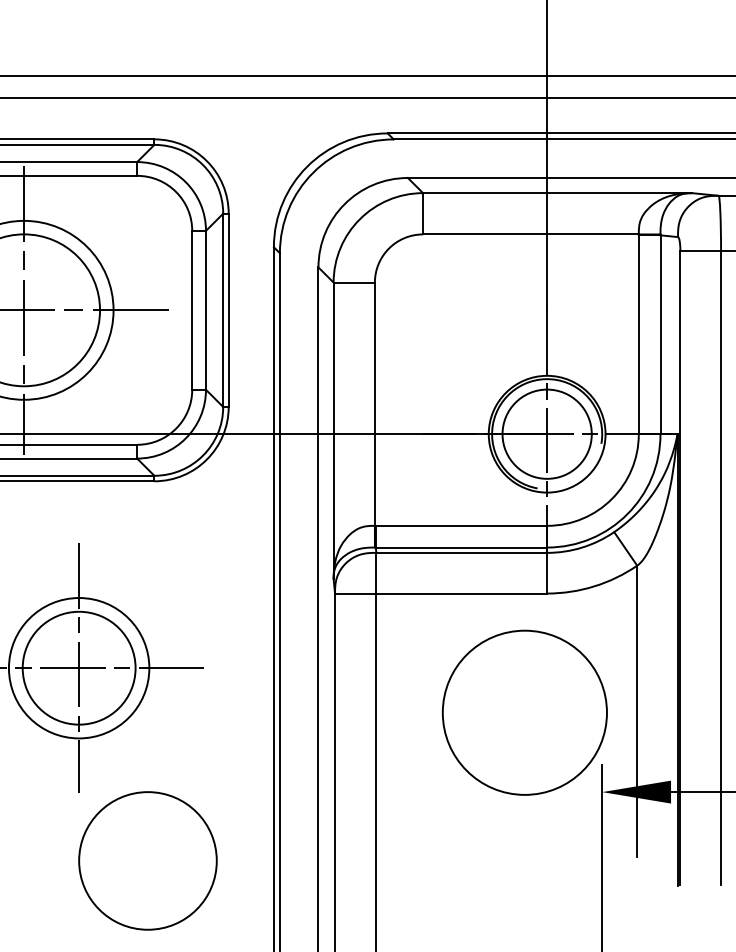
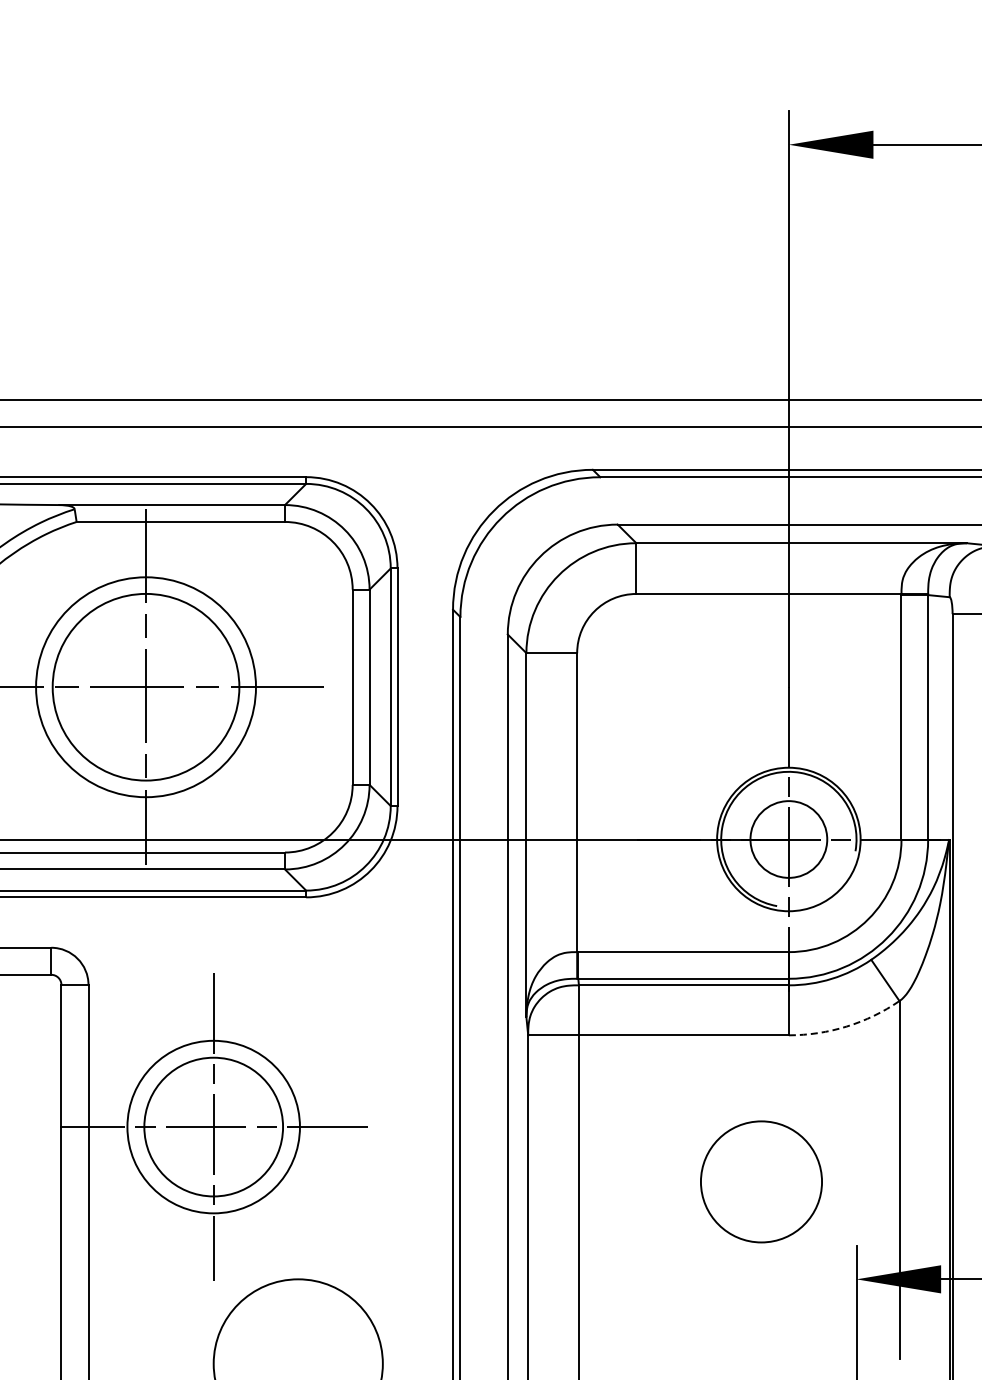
circle: (546, 434) -> (788, 839), size x0.7
arc: (594, 586) -> (846, 1026), solid -> dashed
circle: (524, 712) -> (761, 1181), size x0.6

